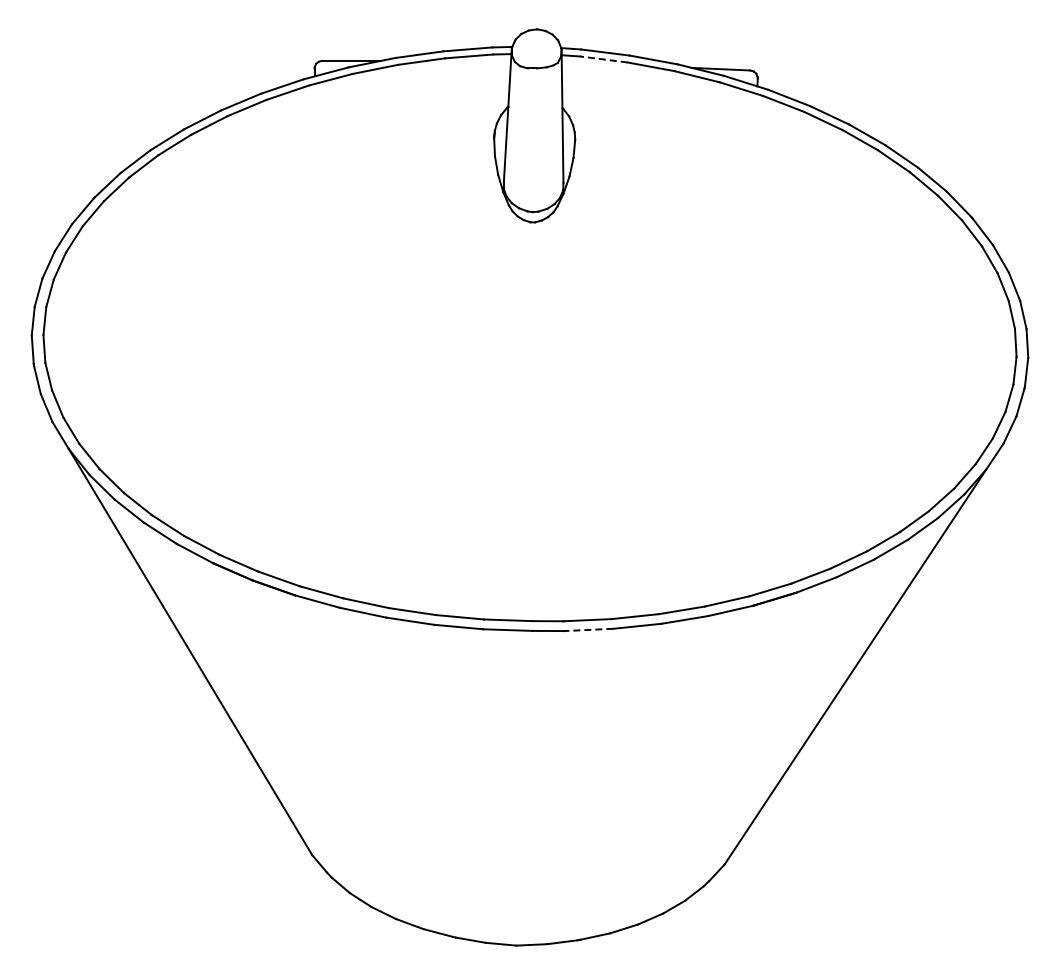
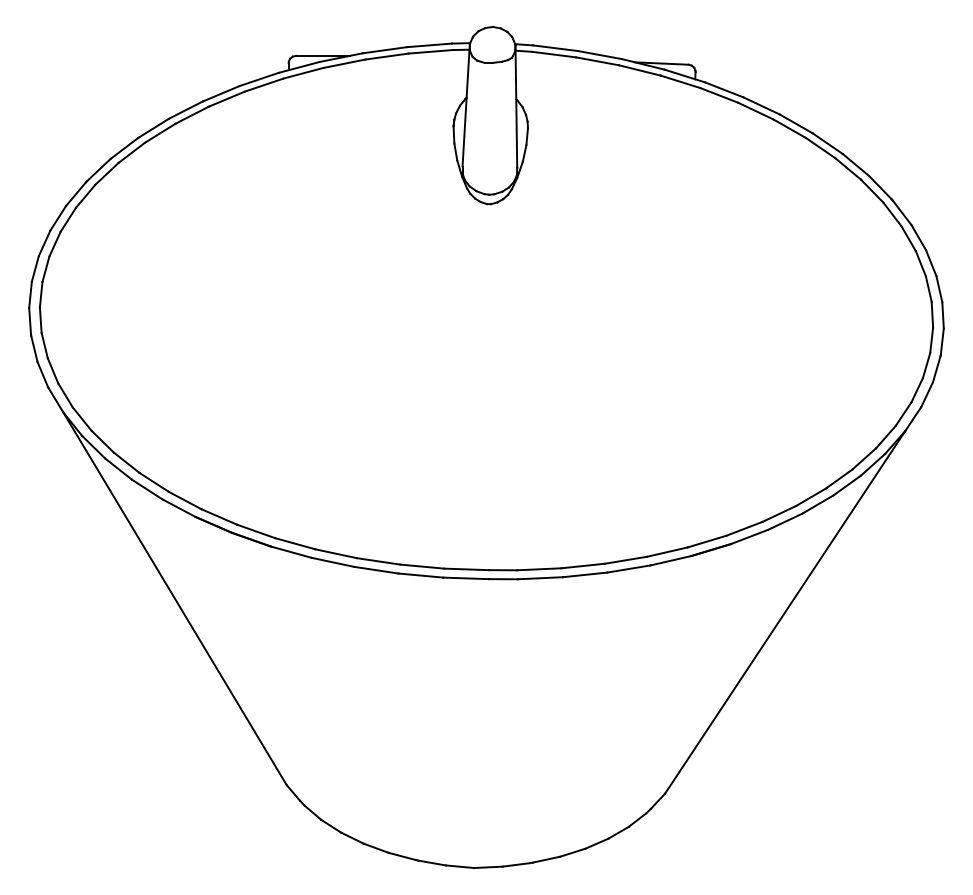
line: (603, 59) -> (553, 54), dashed -> solid
line: (588, 629) -> (540, 577), dashed -> solid

